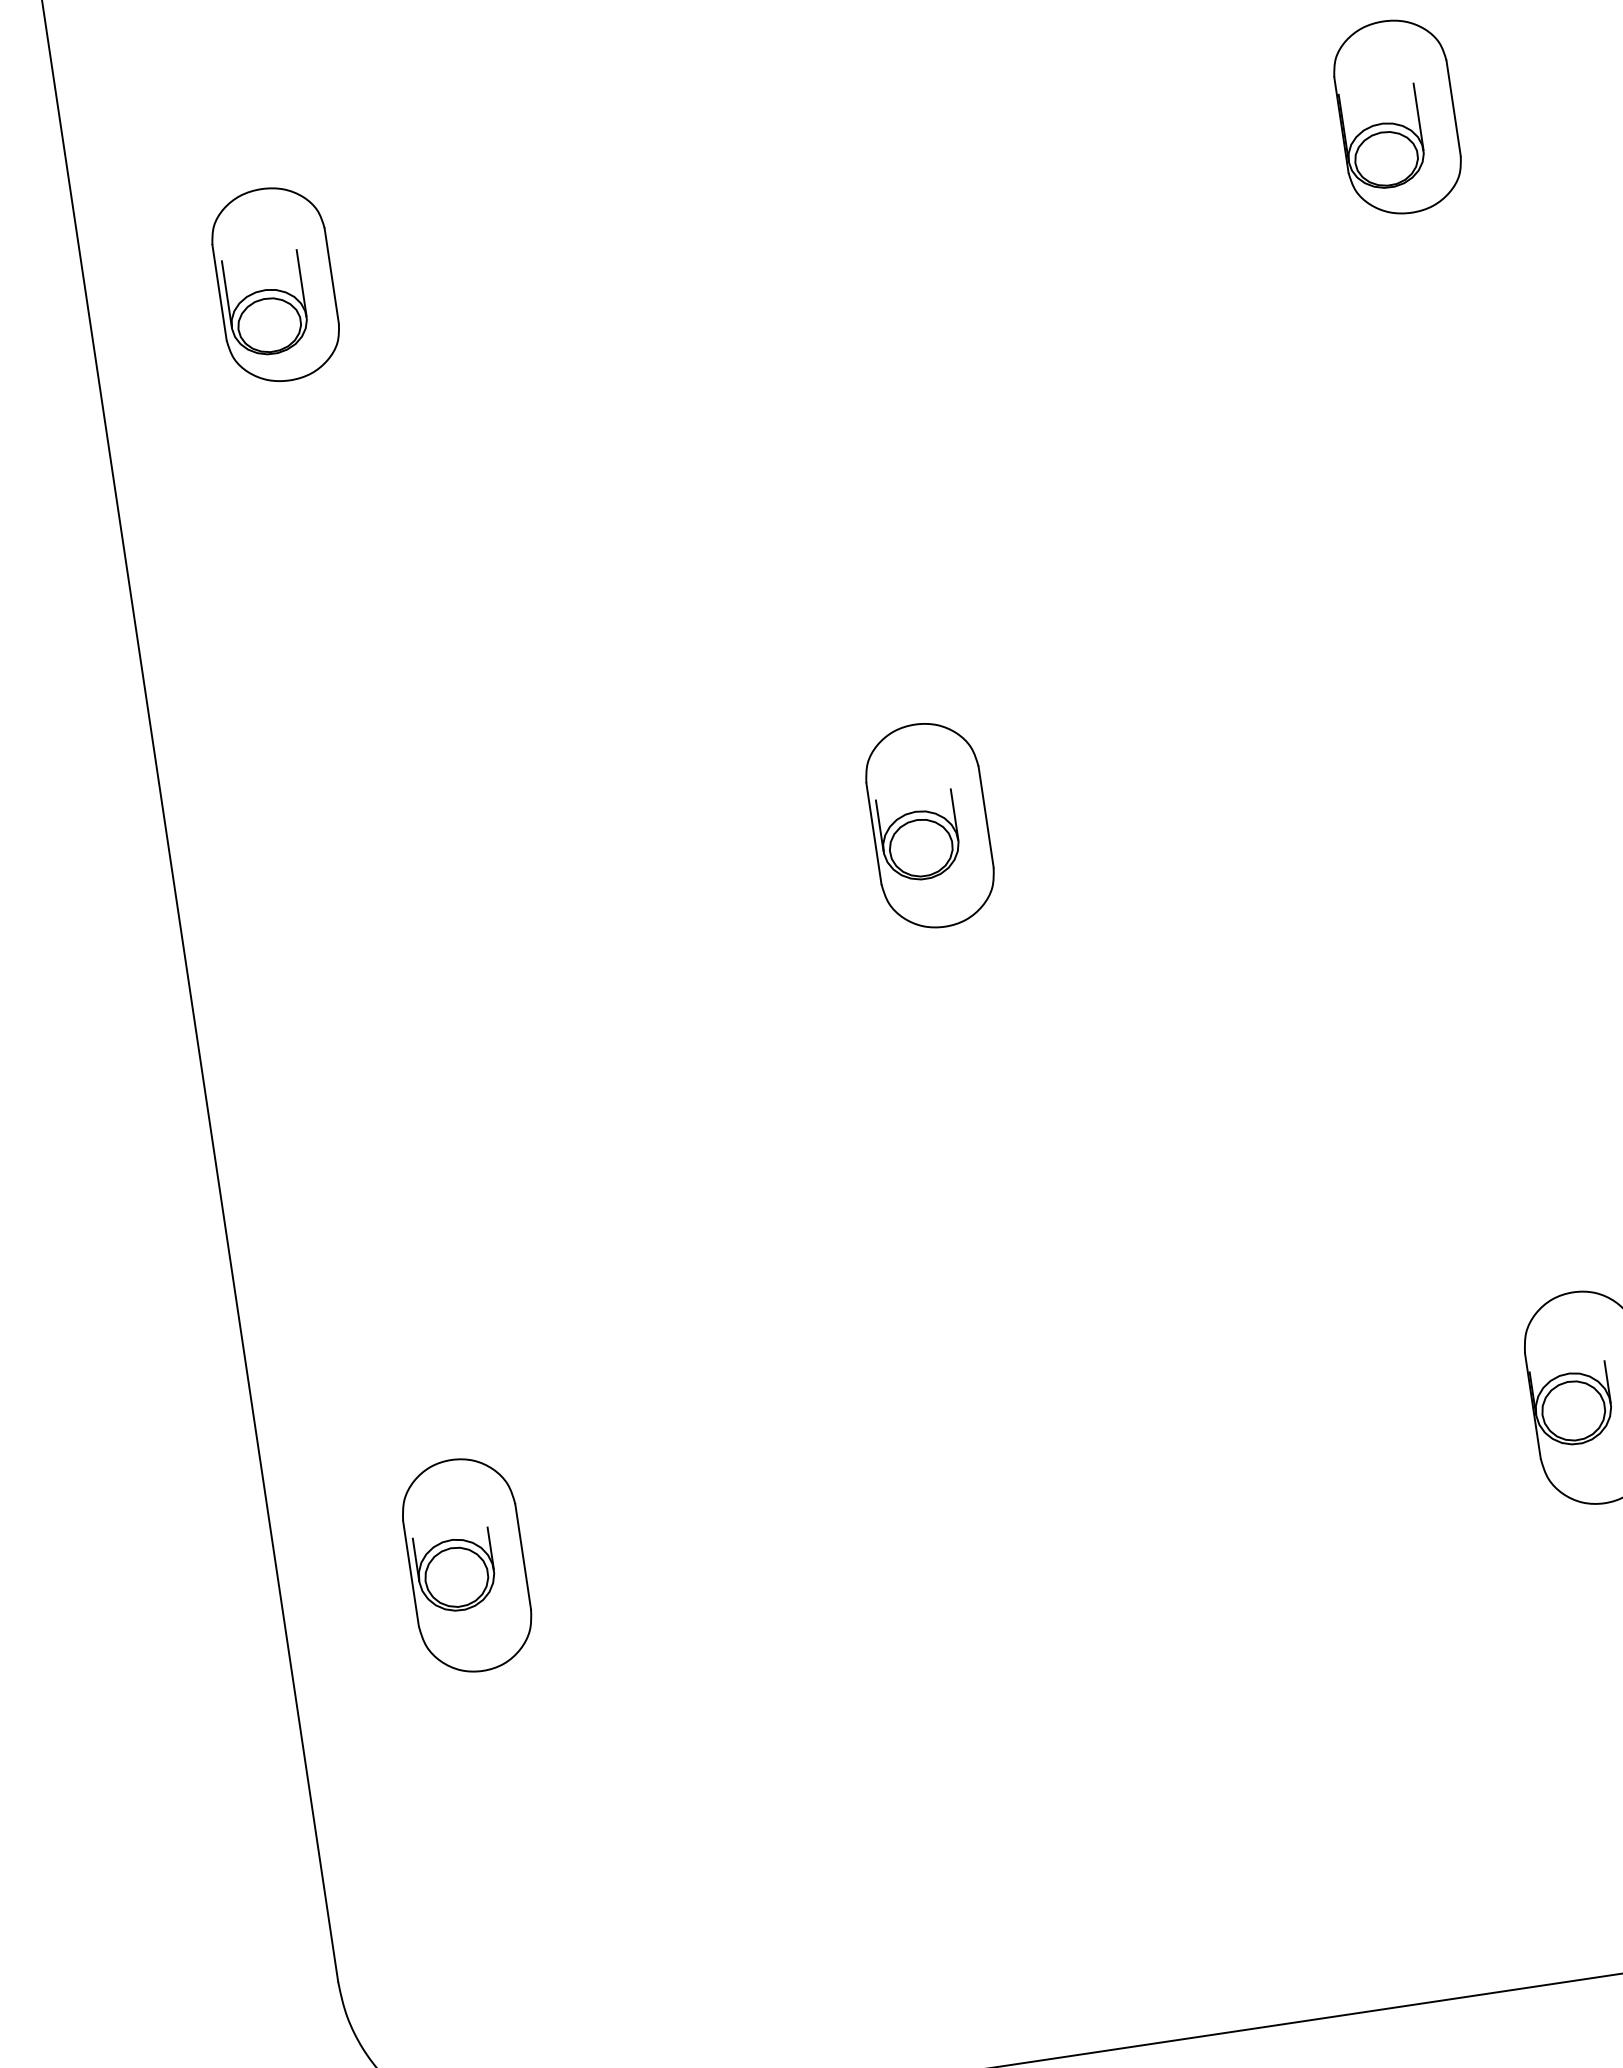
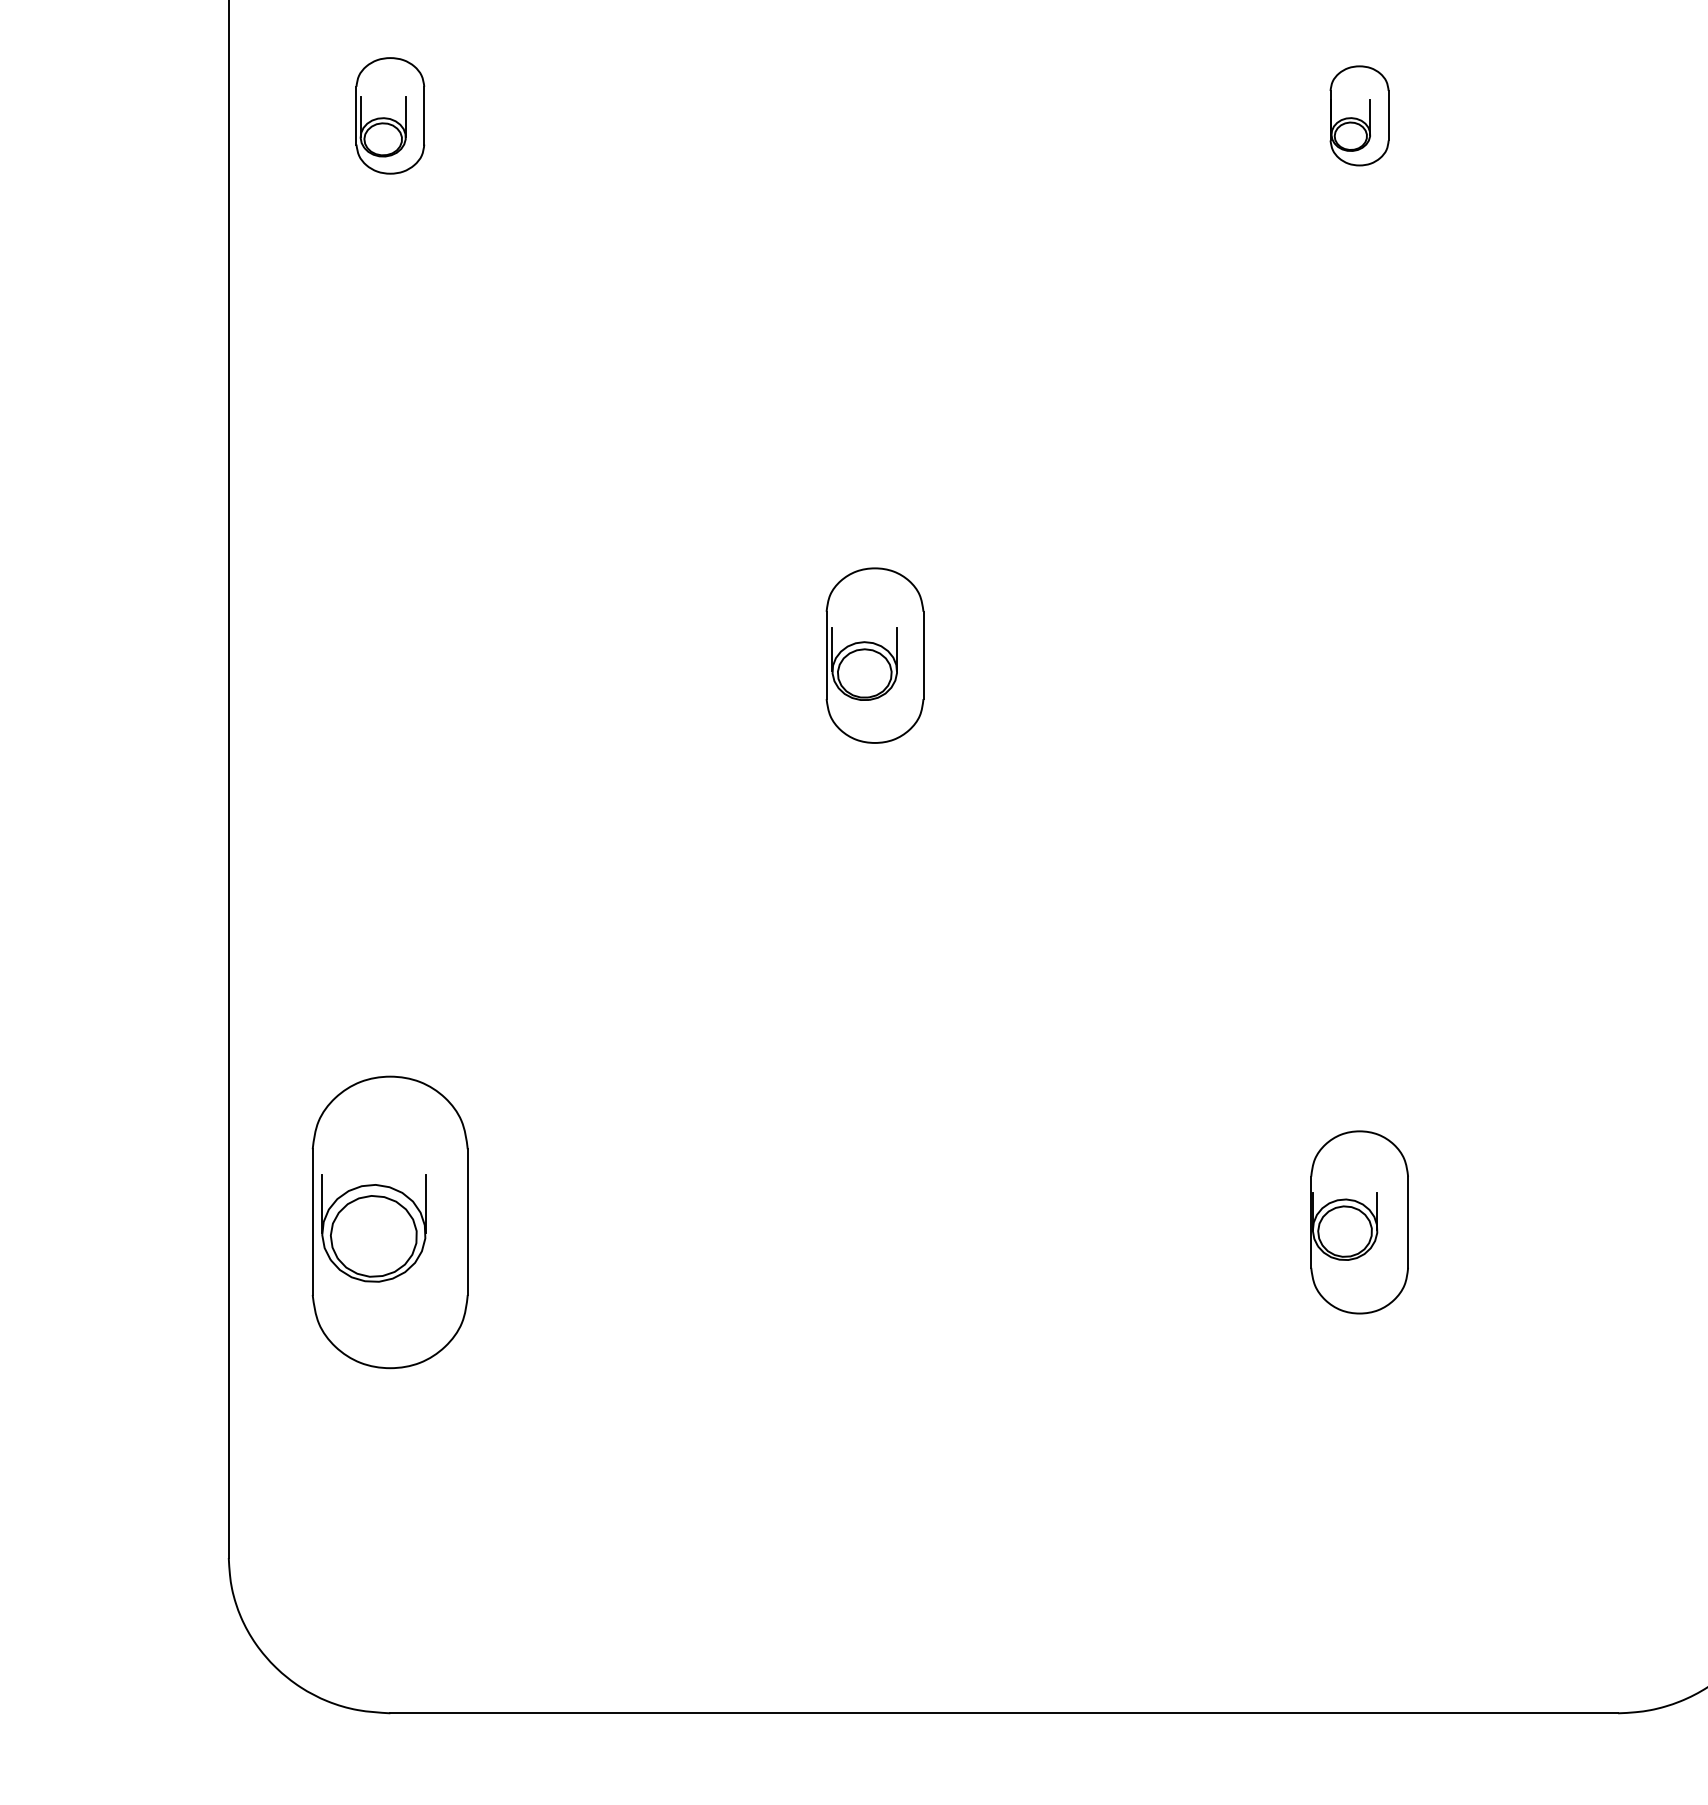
part: (1397, 116) -> (1359, 115), size x0.6
part: (275, 284) -> (390, 115), size x0.7
part: (467, 1565) -> (390, 1222), size x1.6

